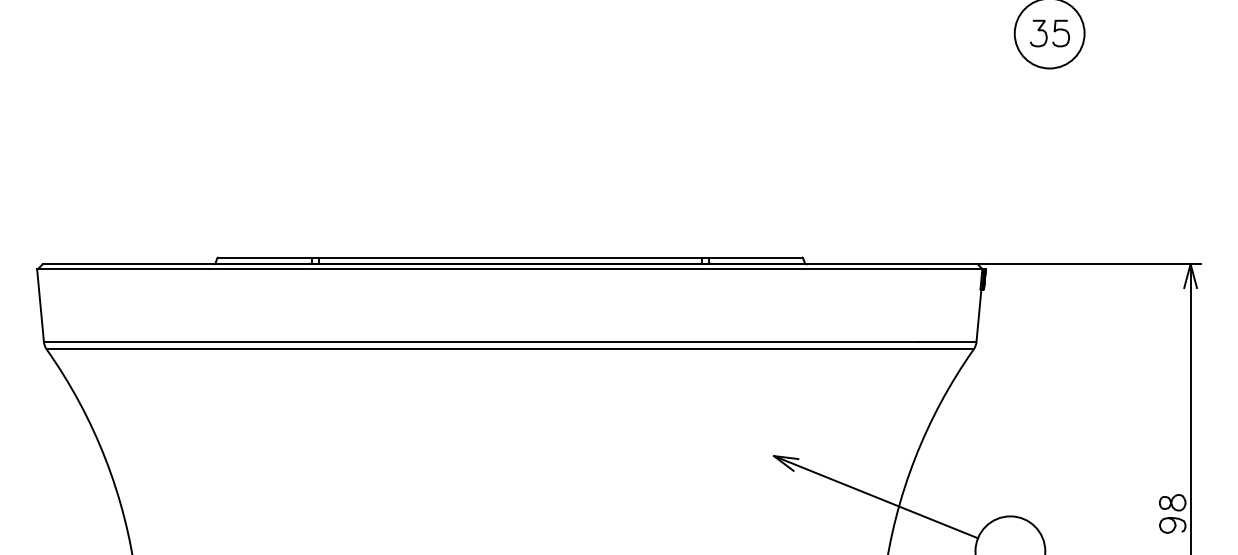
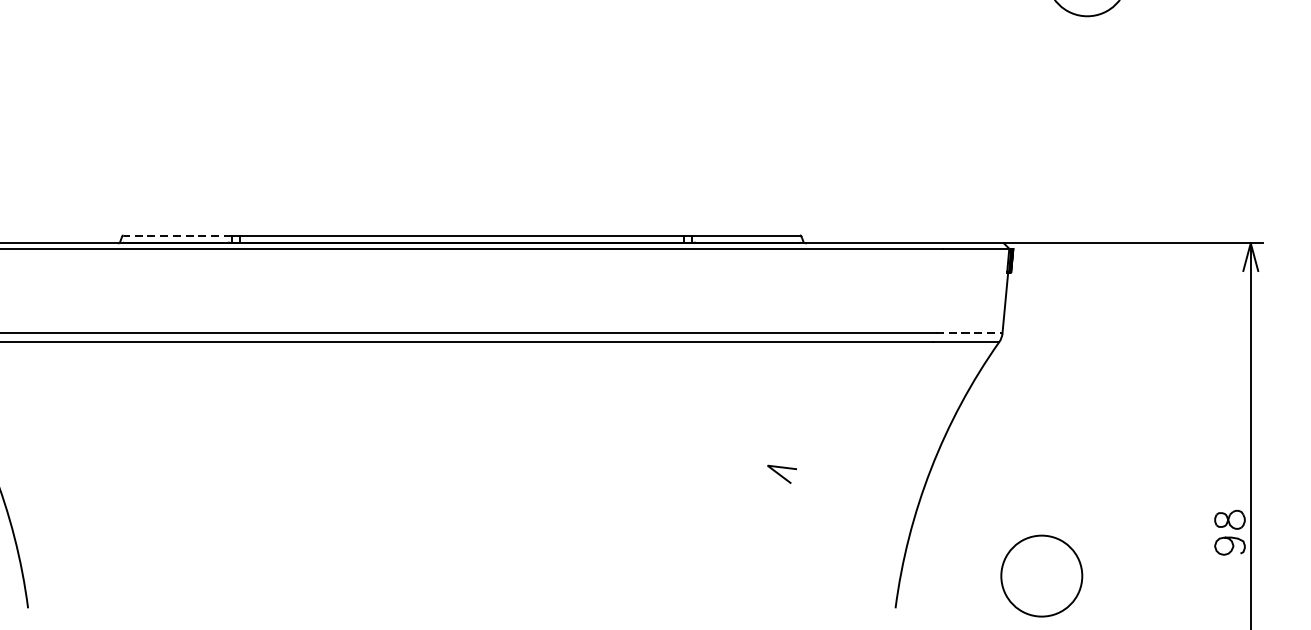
line: (265, 257) -> (178, 235), solid -> dashed
line: (947, 342) -> (968, 333), solid -> dashed
line: (875, 497) -> (885, 513), removed

